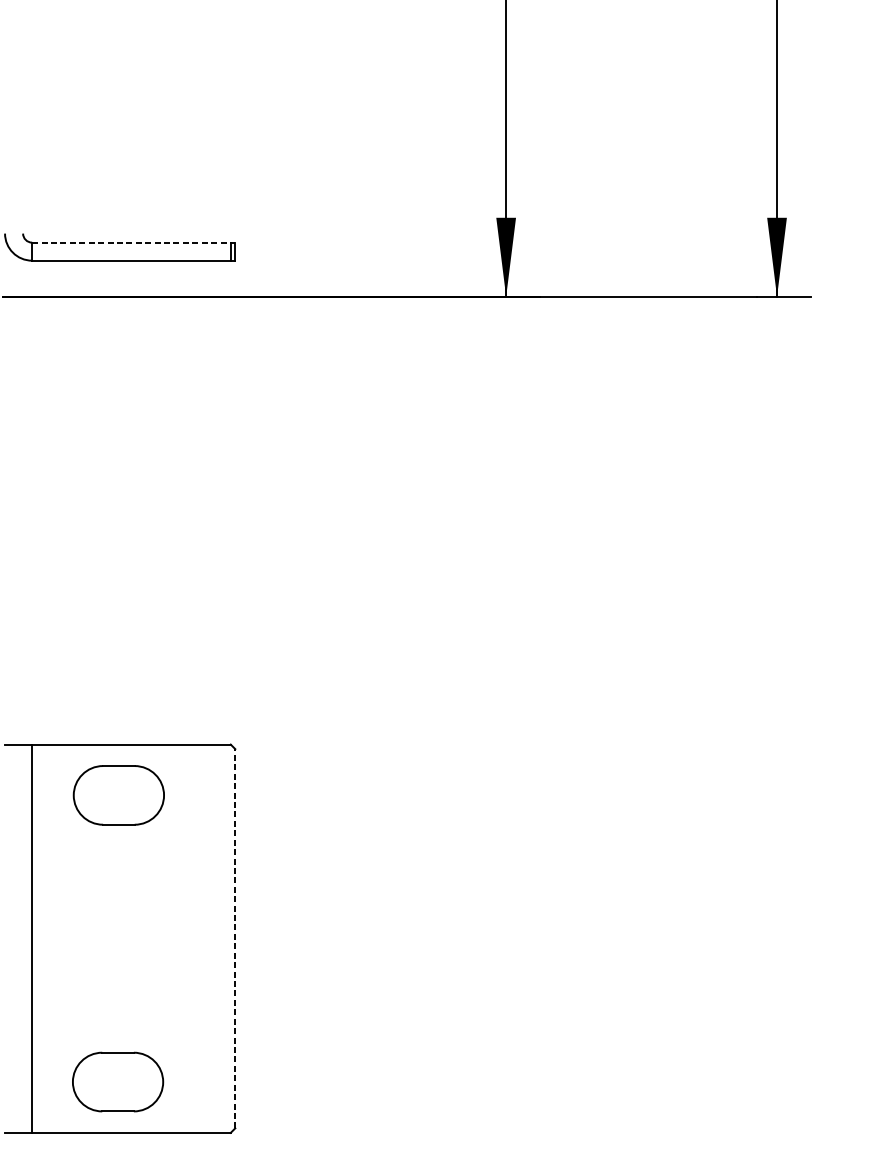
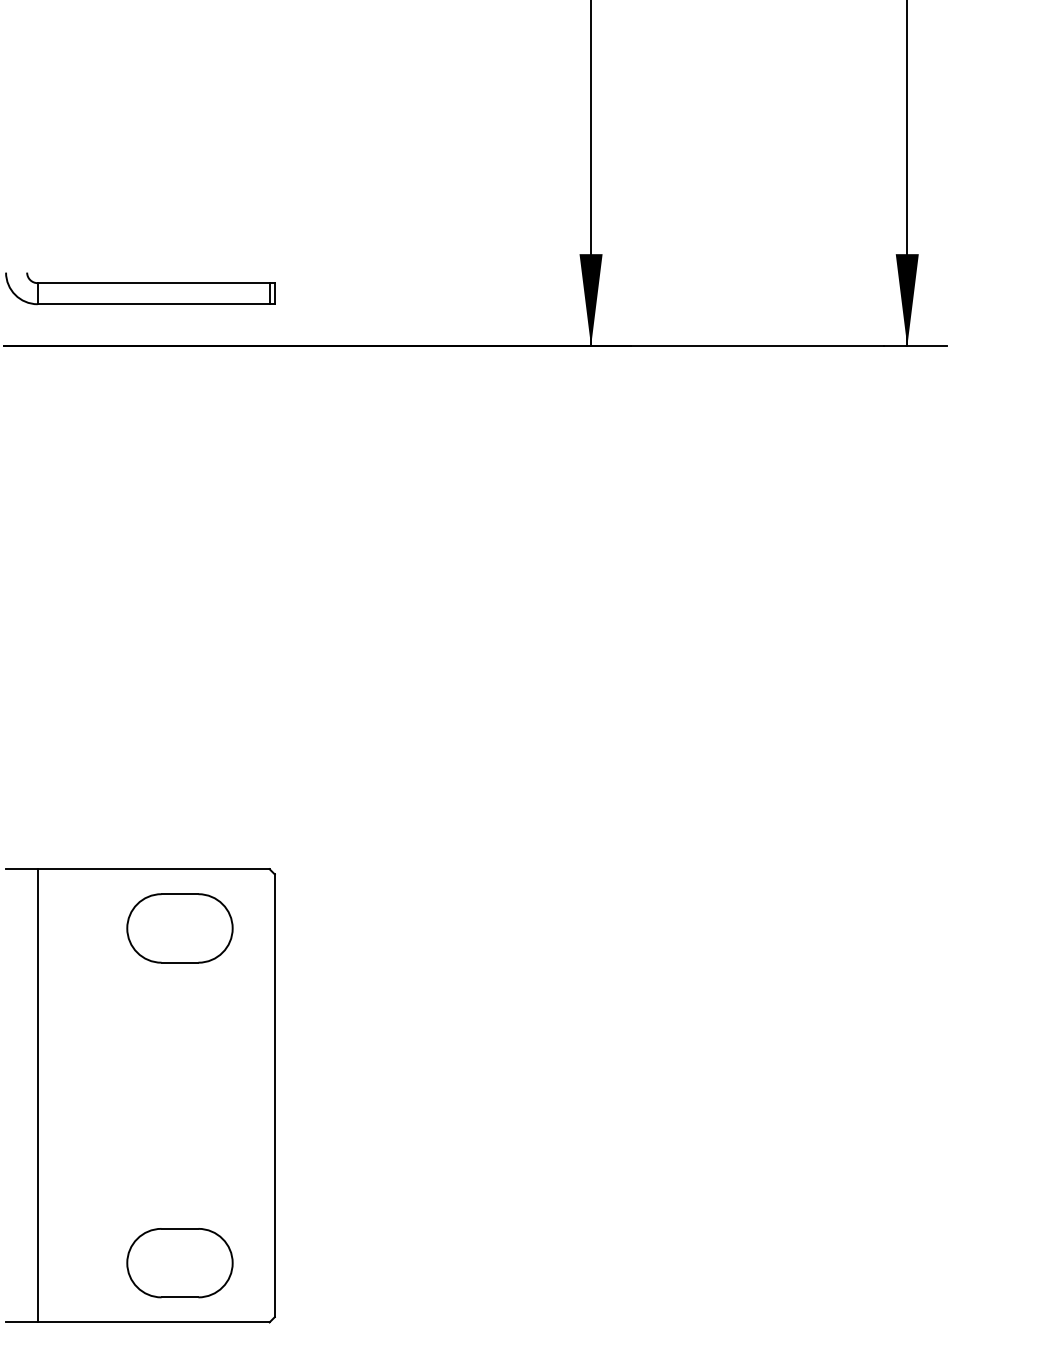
line: (133, 242) -> (156, 283), dashed -> solid
part: (118, 795) -> (179, 928), moved
line: (234, 938) -> (274, 1095), dashed -> solid
part: (117, 1082) -> (179, 1263), moved

